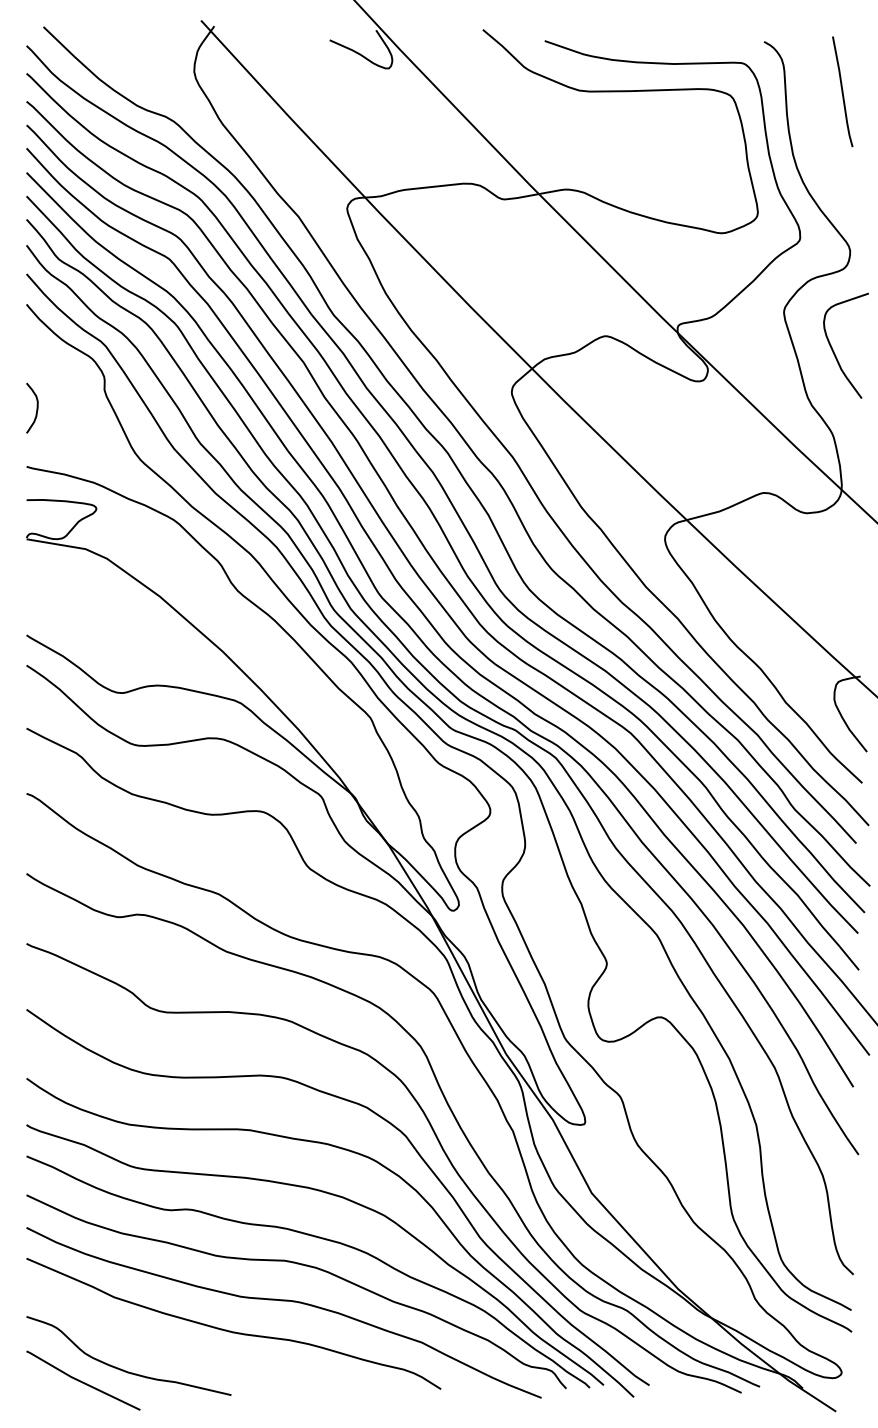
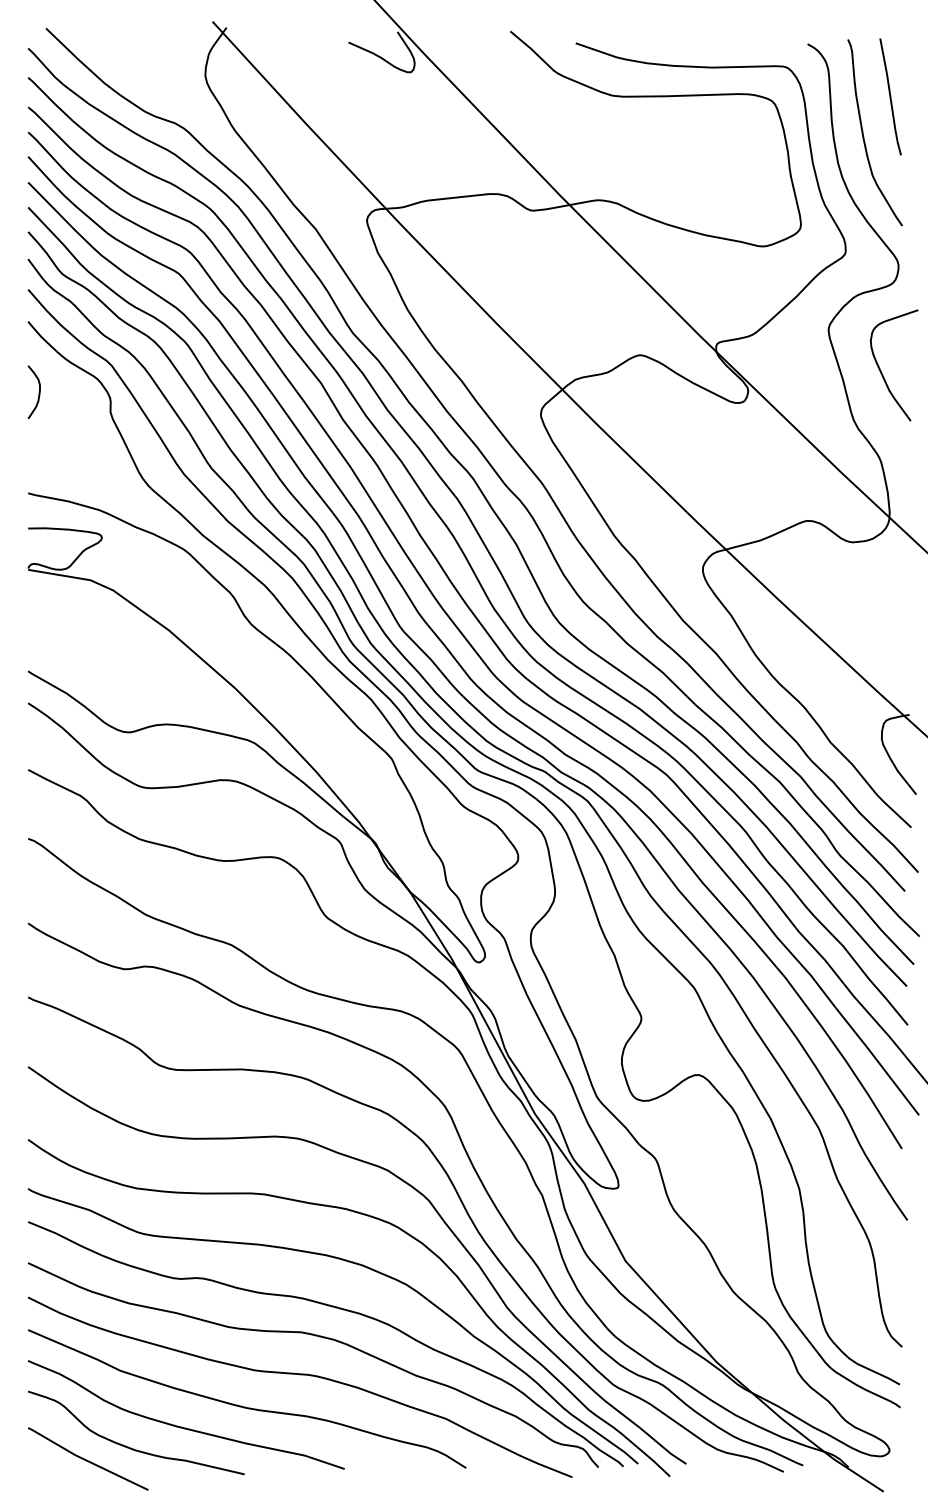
curve: (817, 126) -> (863, 133), added
curve: (36, 407) -> (38, 391), moved
curve: (174, 1350) -> (184, 1427), added

